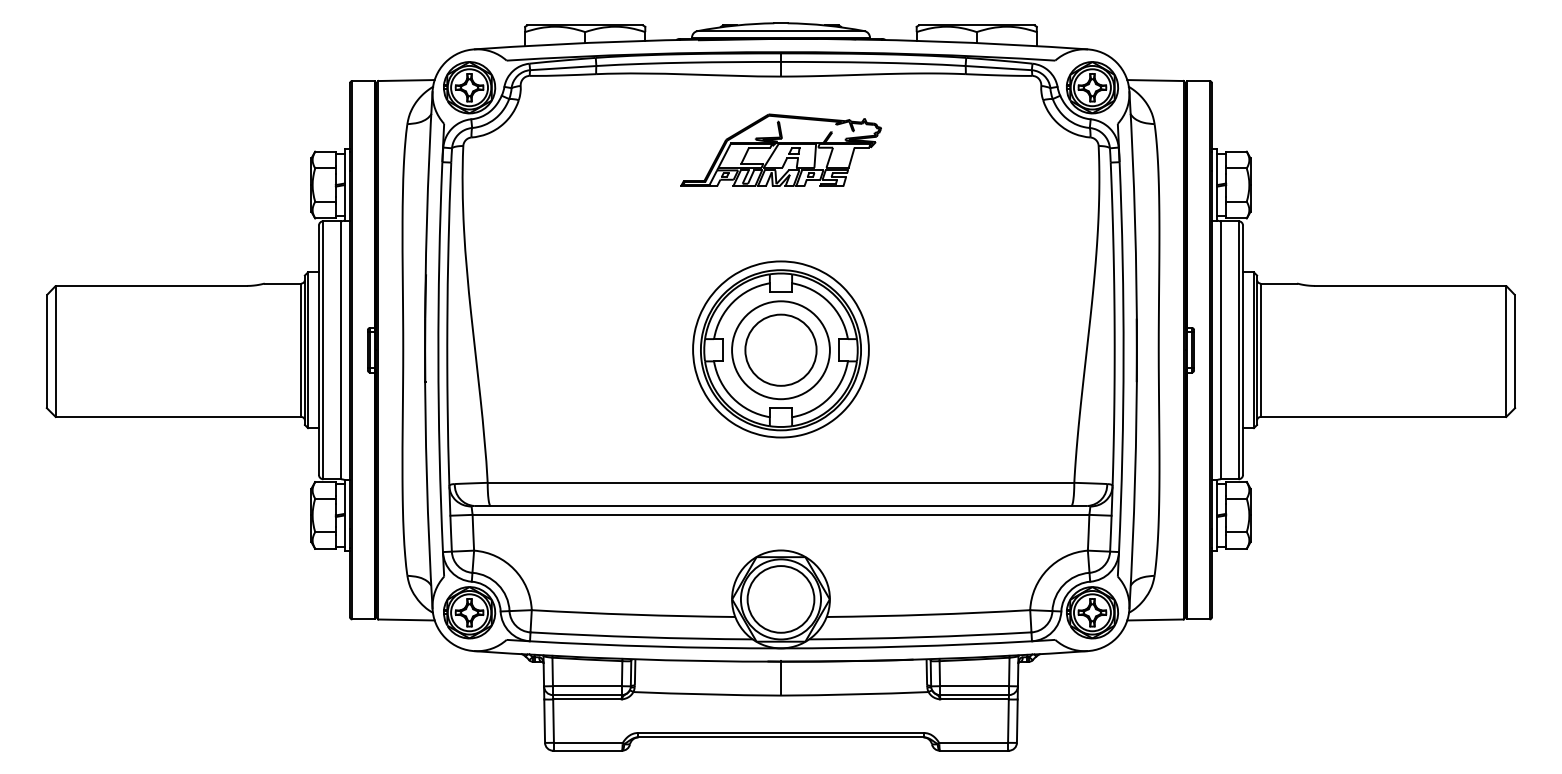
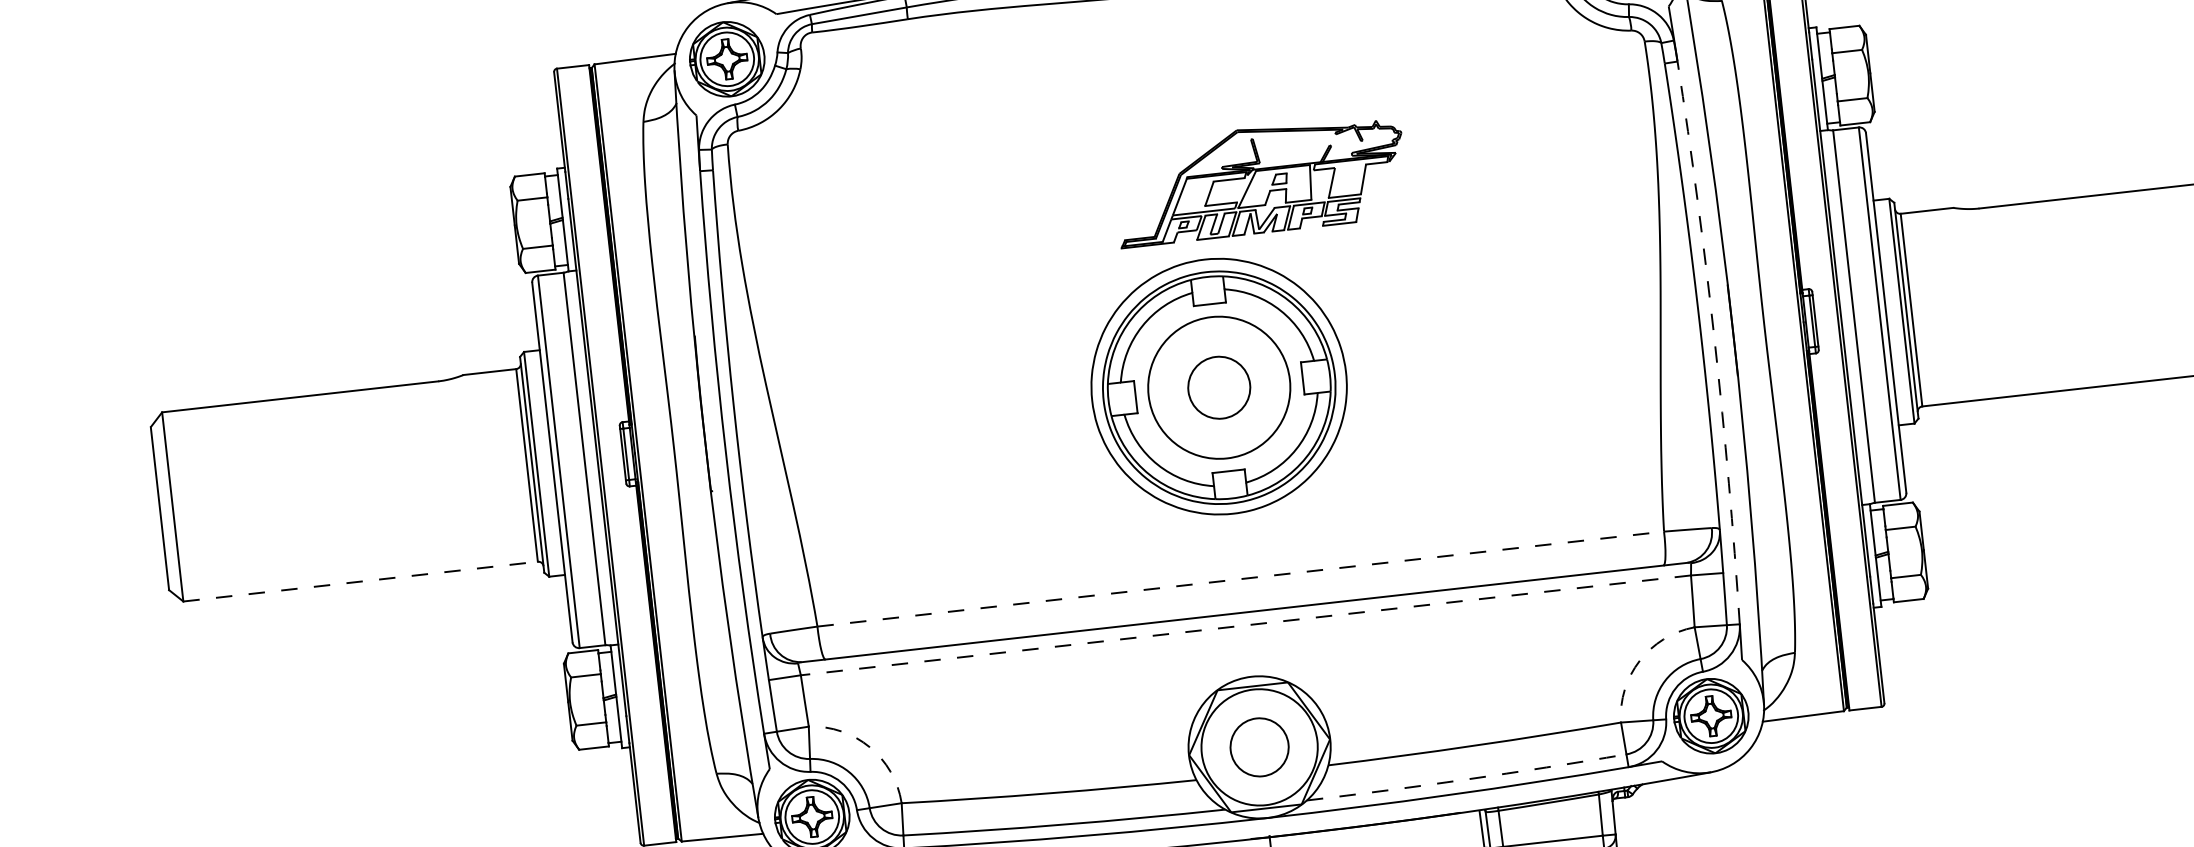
part: (780, 149) -> (1259, 179), moved
circle: (780, 349) -> (1218, 386), size x0.6
arc: (1123, 357) -> (1714, 342), solid -> dashed
line: (178, 417) -> (360, 582), solid -> dashed
line: (781, 482) -> (1241, 578), solid -> dashed
line: (780, 514) -> (1245, 624), solid -> dashed
arc: (514, 569) -> (870, 747), solid -> dashed
arc: (1047, 569) -> (1639, 661), solid -> dashed
circle: (780, 599) -> (1258, 747), size x0.6
arc: (920, 637) -> (1467, 779), solid -> dashed

